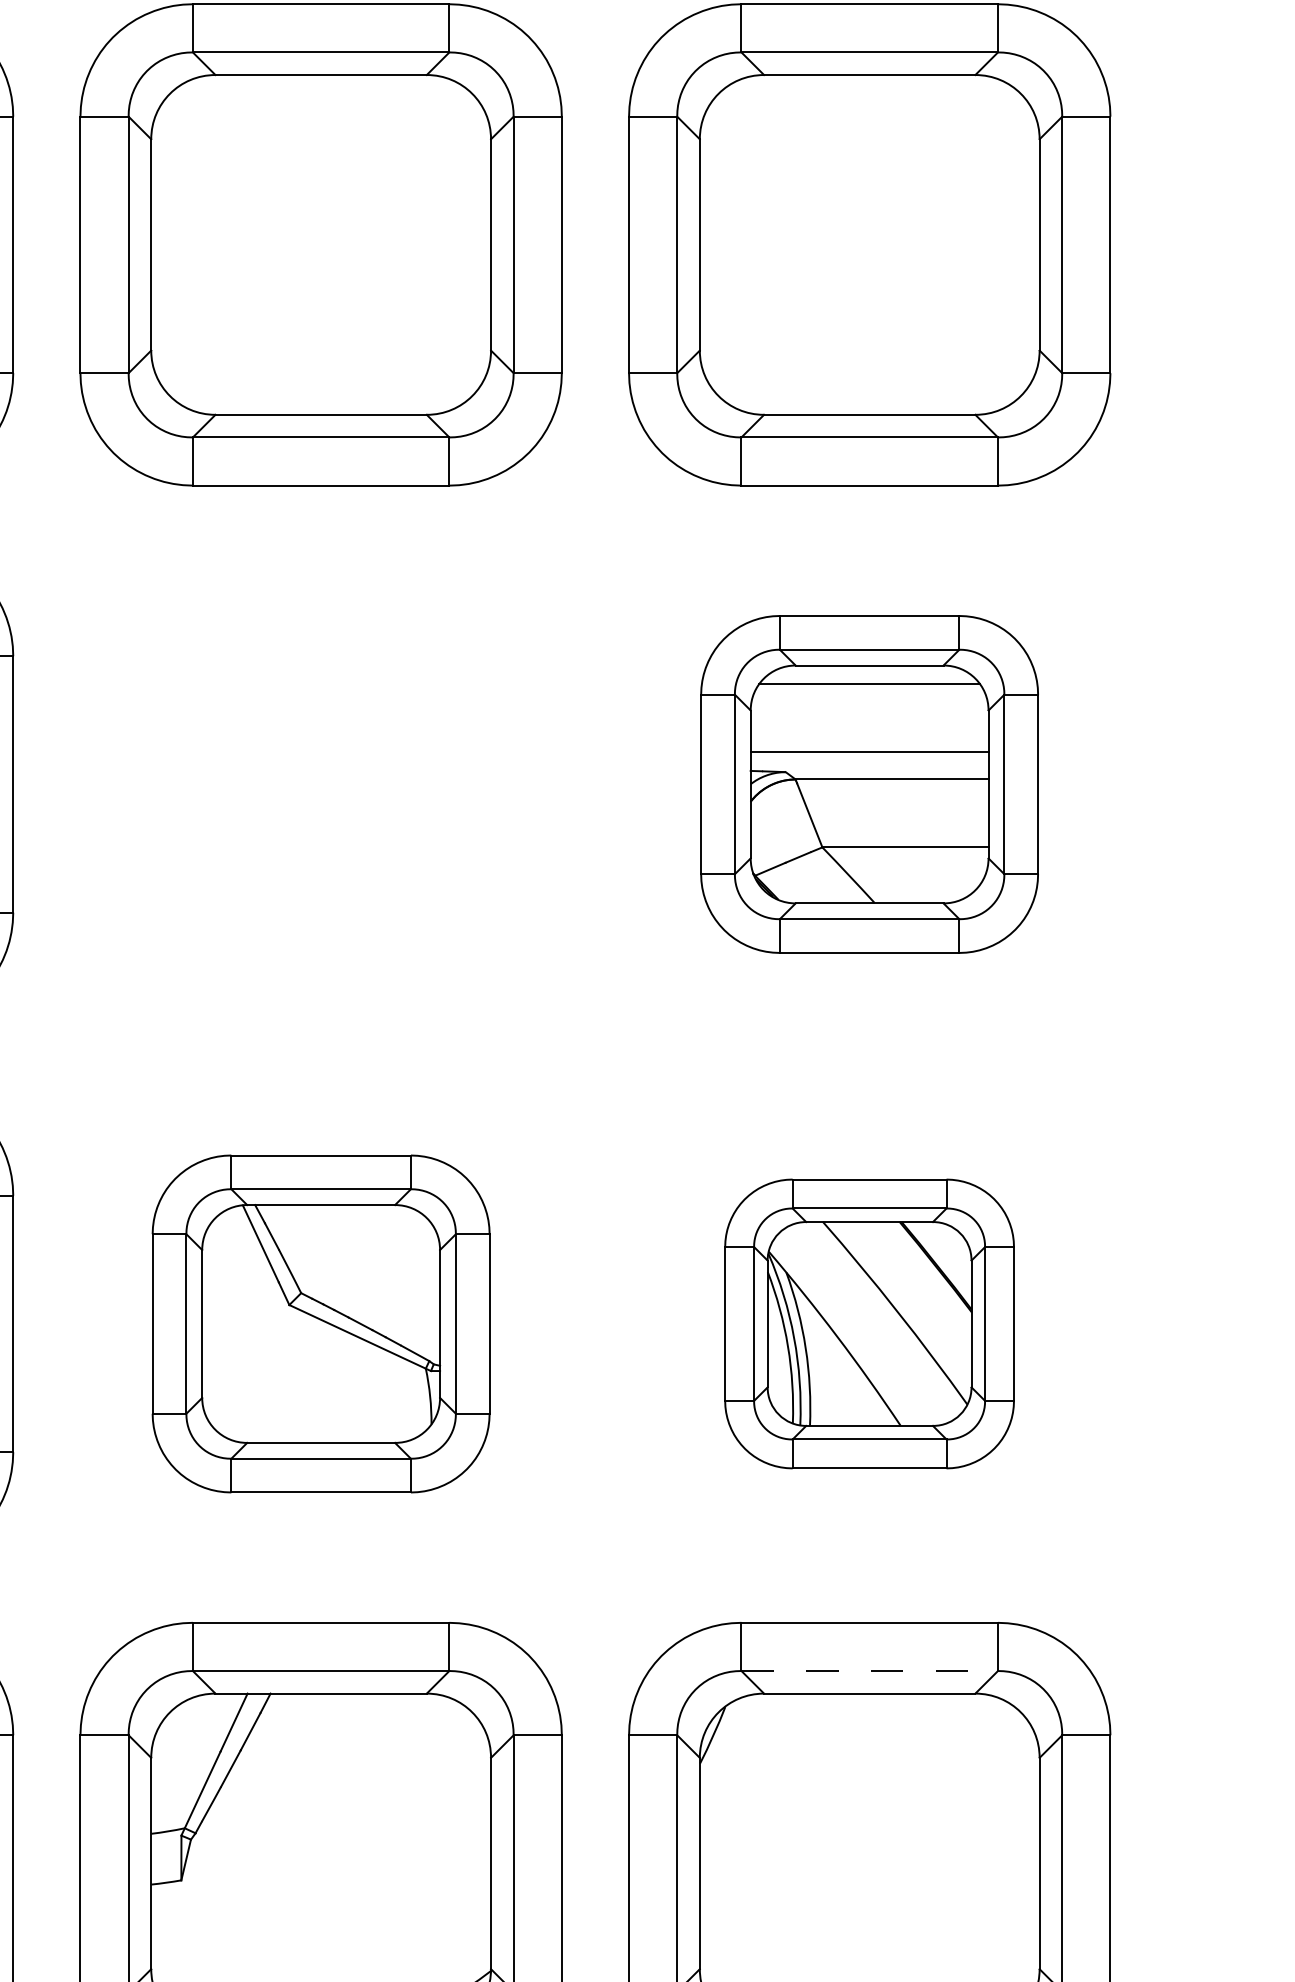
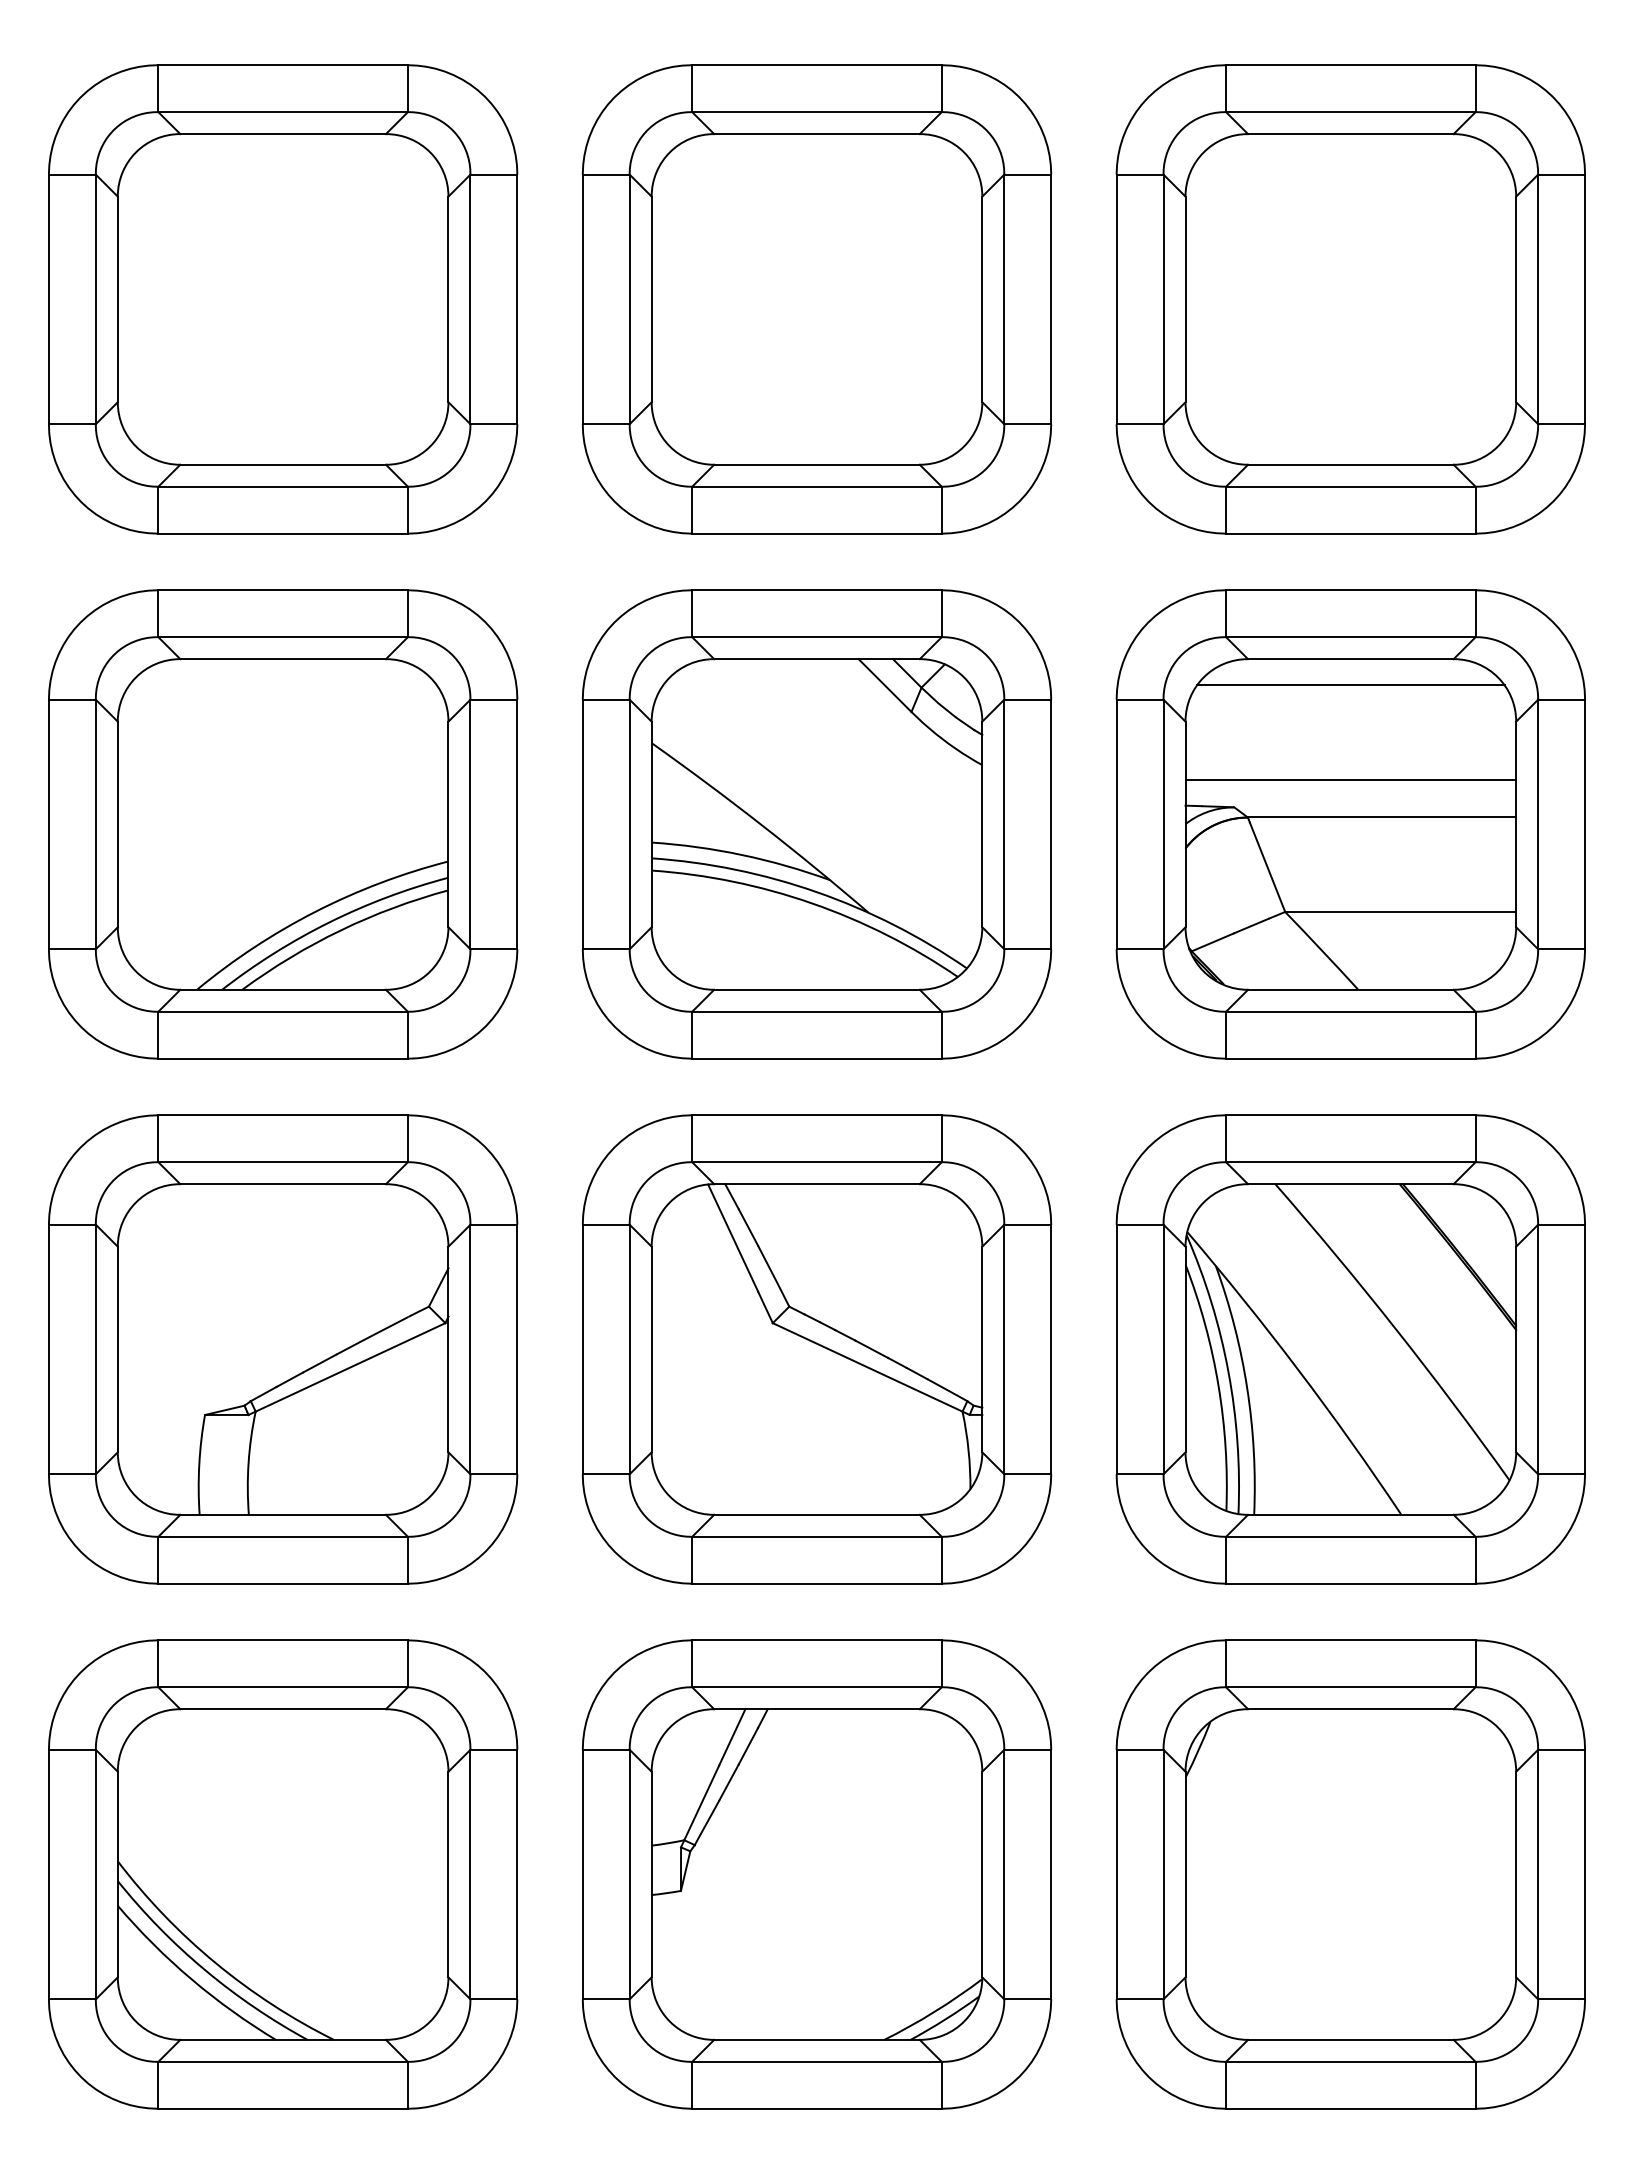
part: (320, 784) -> (816, 824), added
part: (869, 784) -> (1350, 824), size x1.43
part: (320, 1323) -> (816, 1349), size x1.43
part: (869, 1323) -> (1350, 1349), size x1.67
line: (869, 1671) -> (1350, 1687), dashed -> solid

